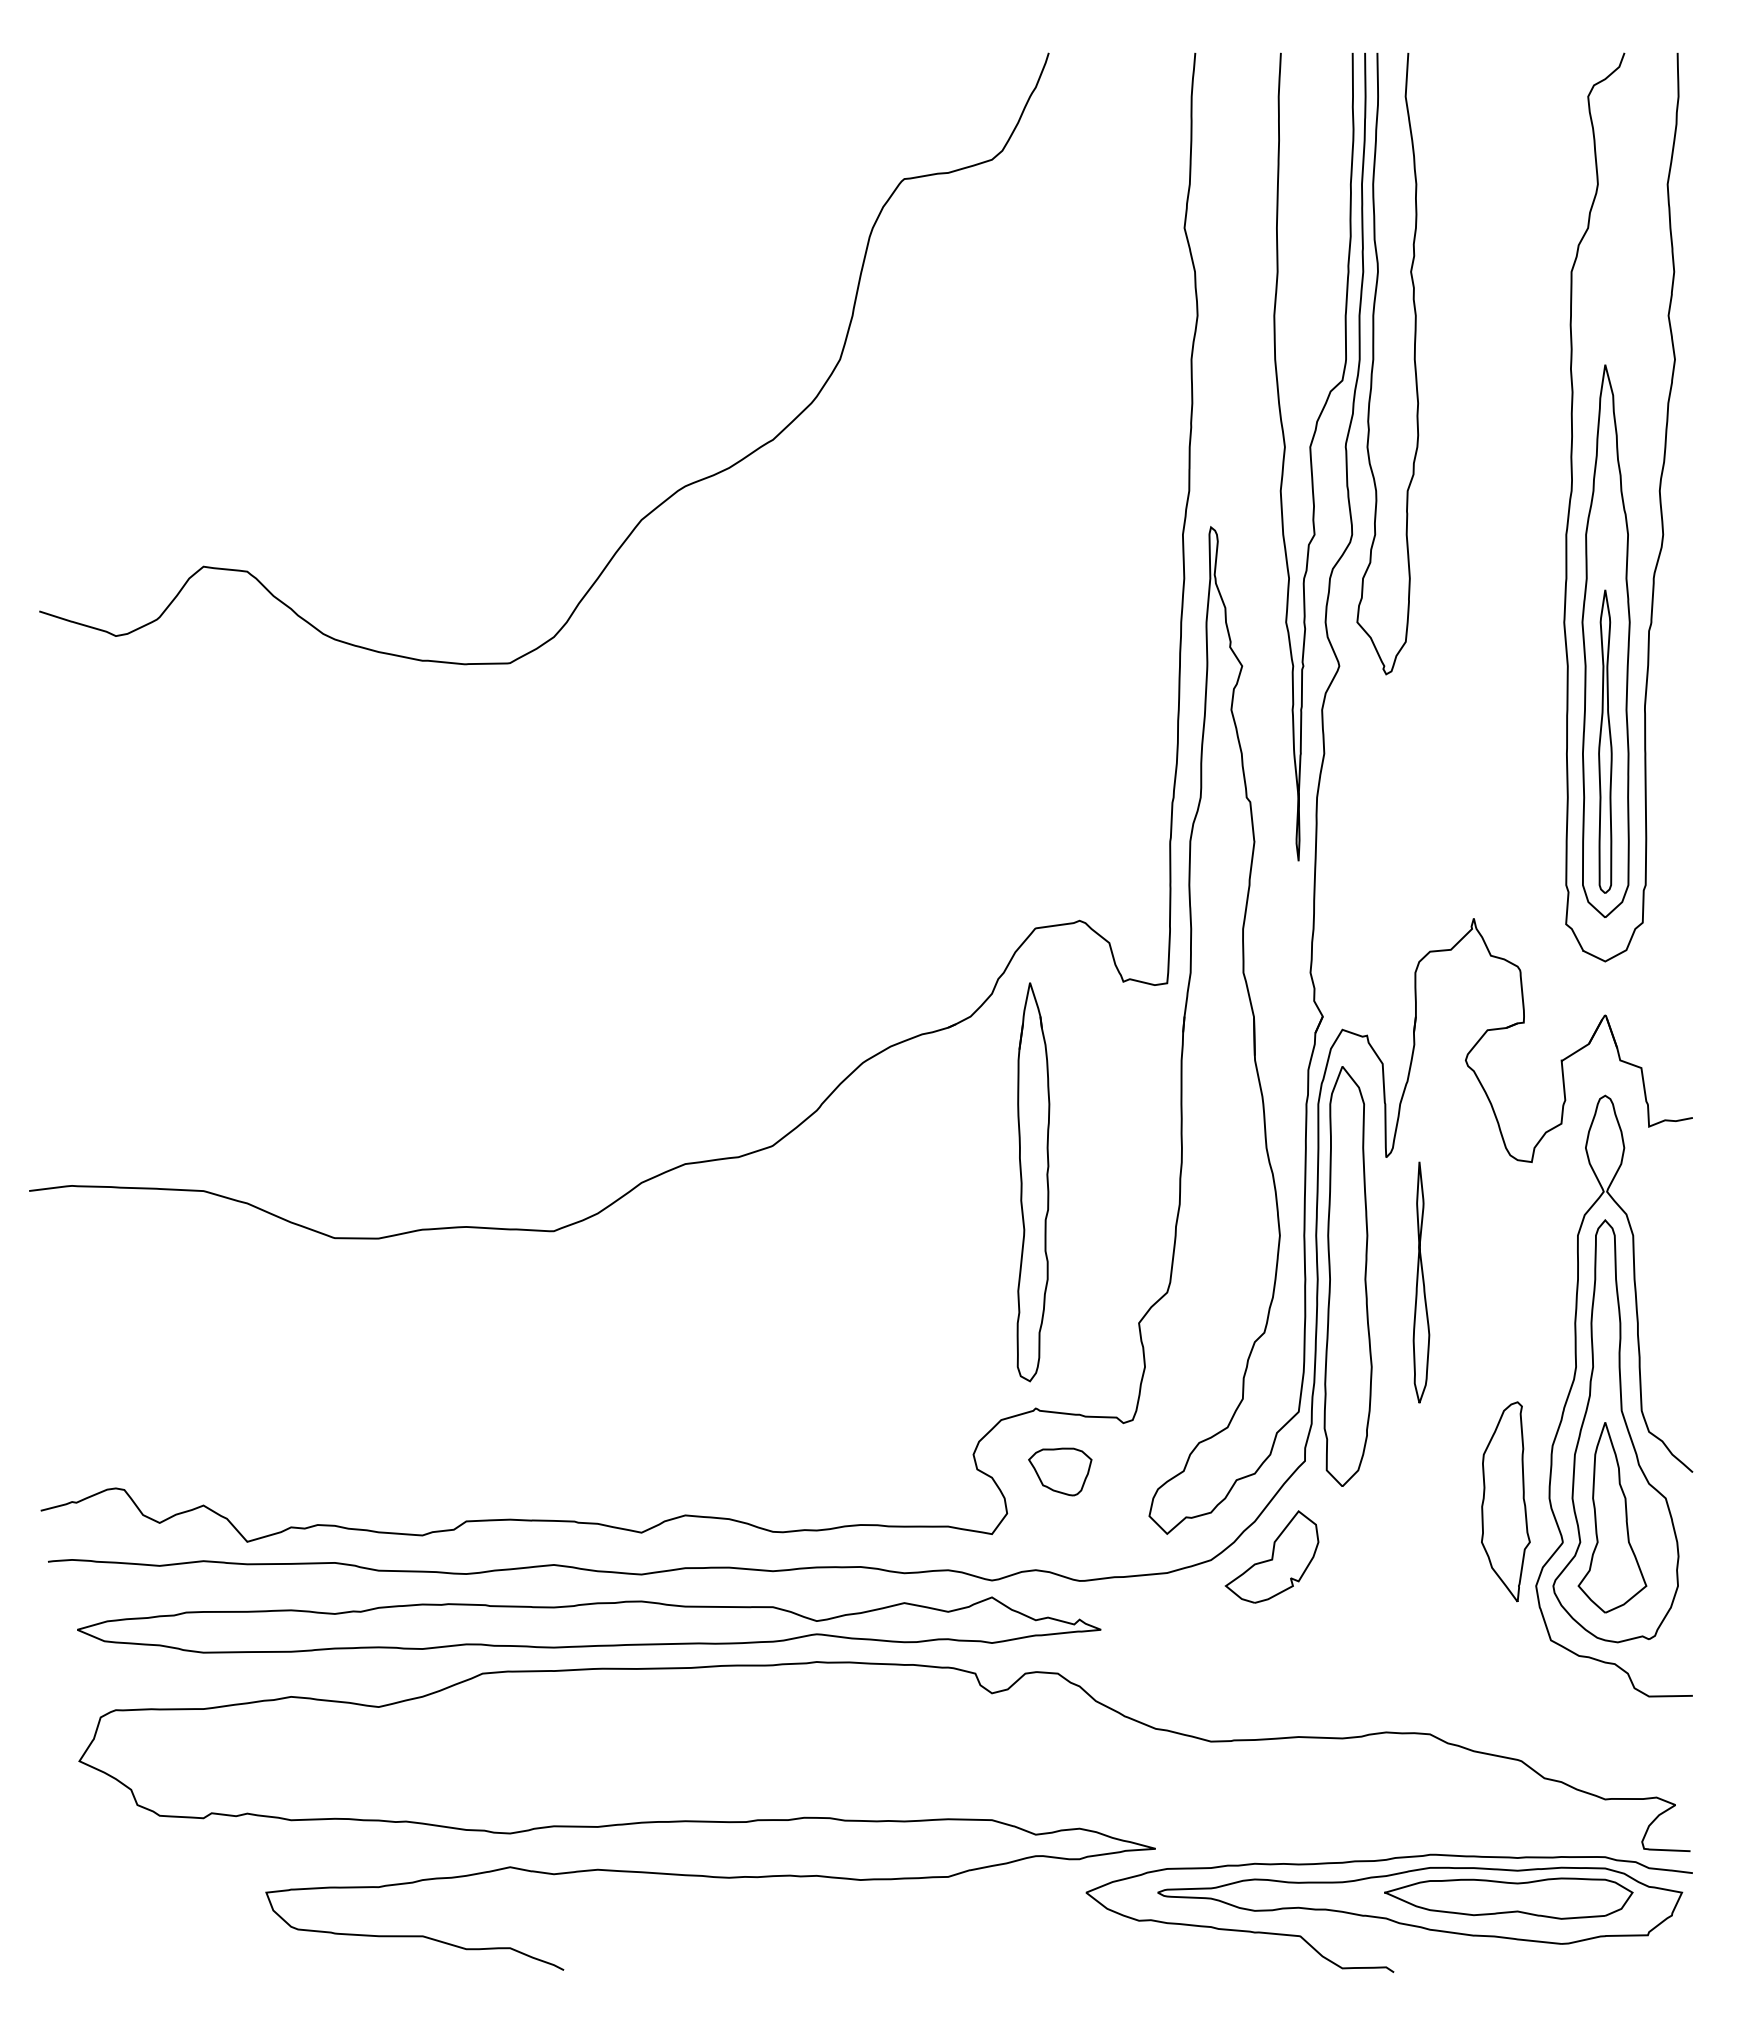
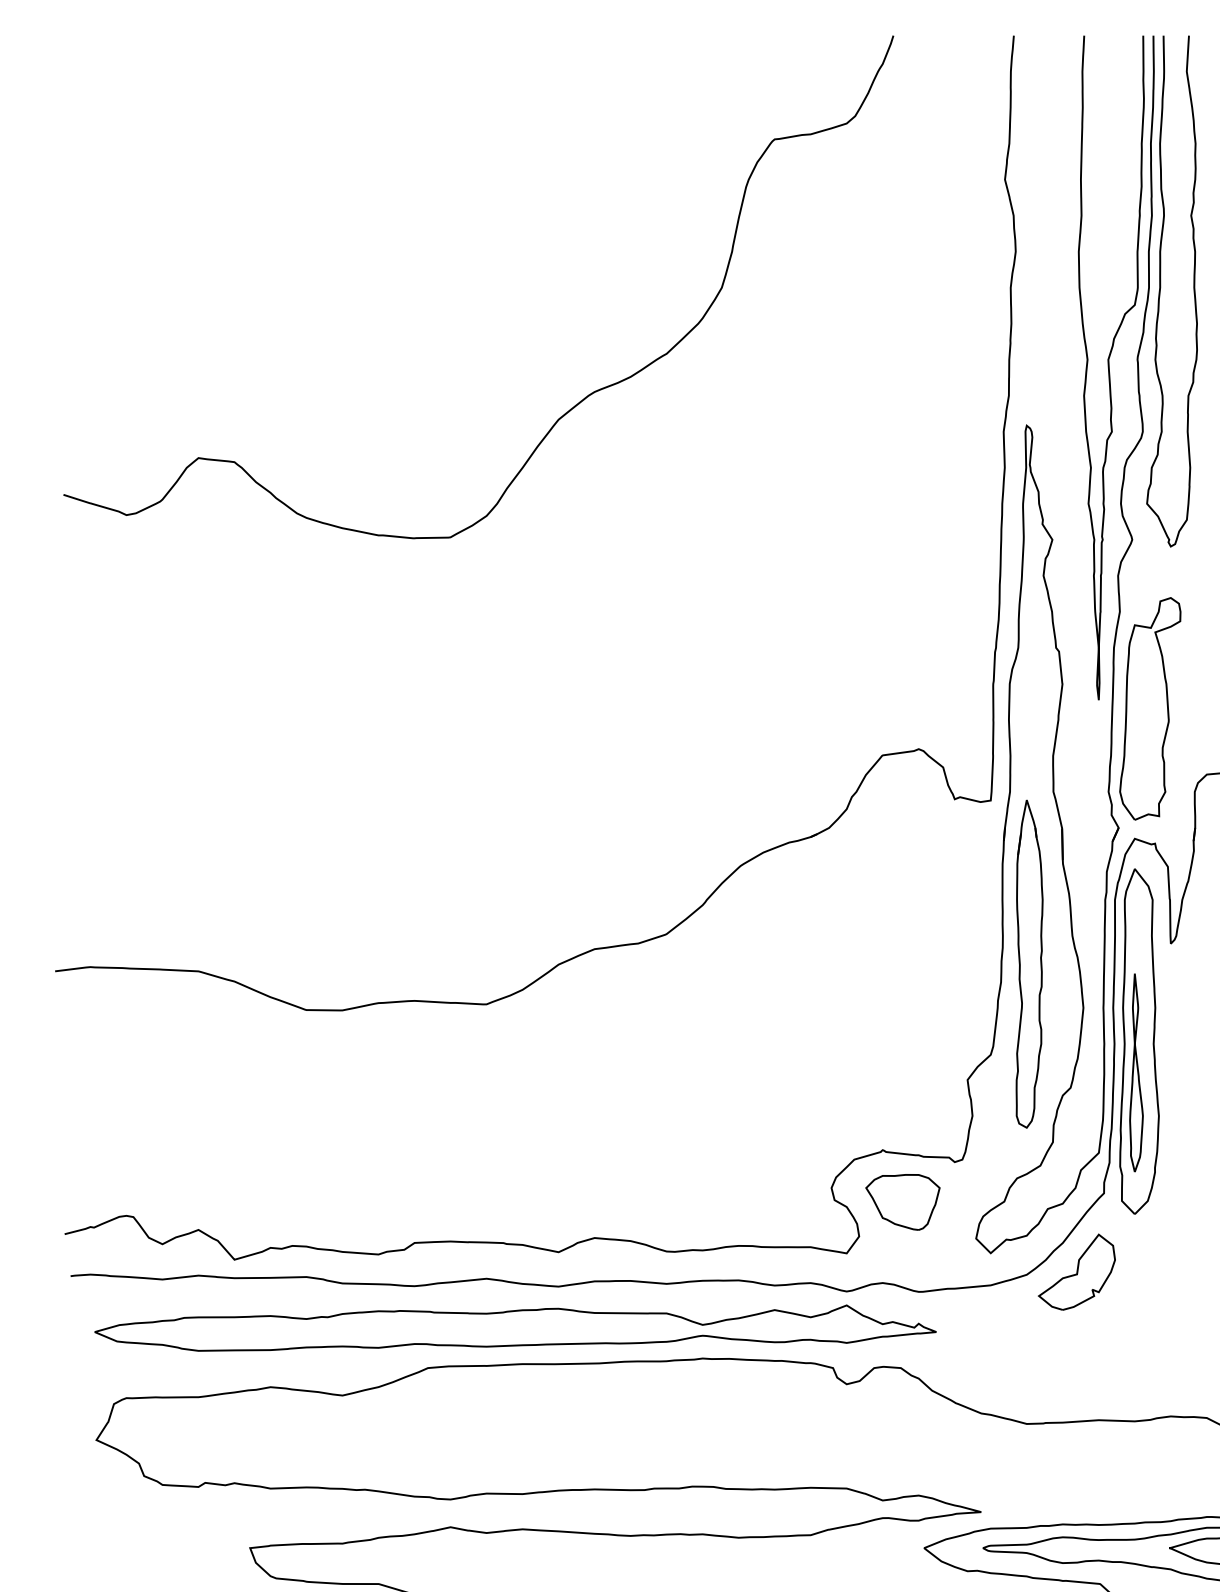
part: (1360, 871) -> (1149, 708), added
part: (1033, 1182) -> (1029, 964), moved
part: (1421, 1282) -> (1136, 1072), moved
part: (1059, 1471) -> (902, 1201), size x1.43

